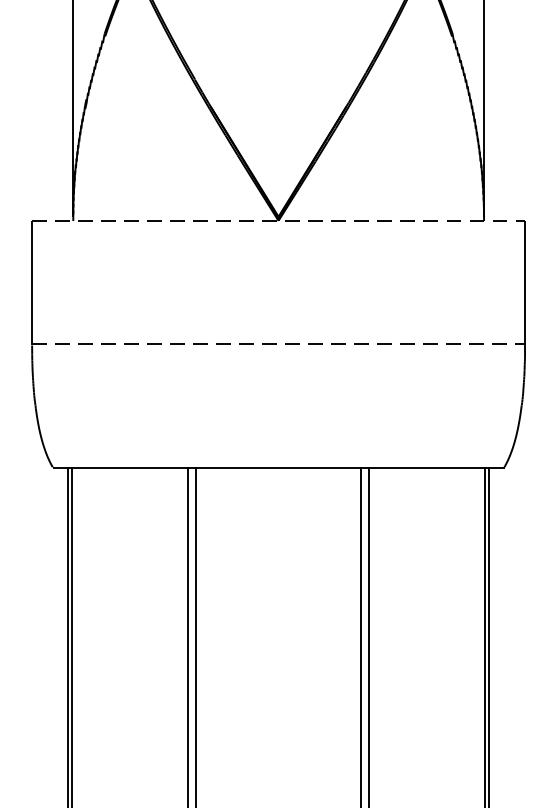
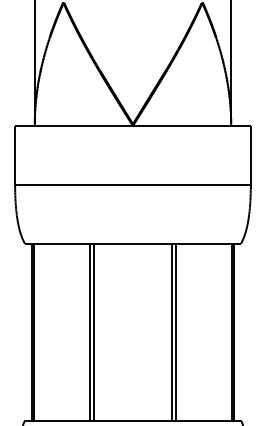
line: (279, 221) -> (133, 126), dashed -> solid
line: (277, 343) -> (132, 184), dashed -> solid

